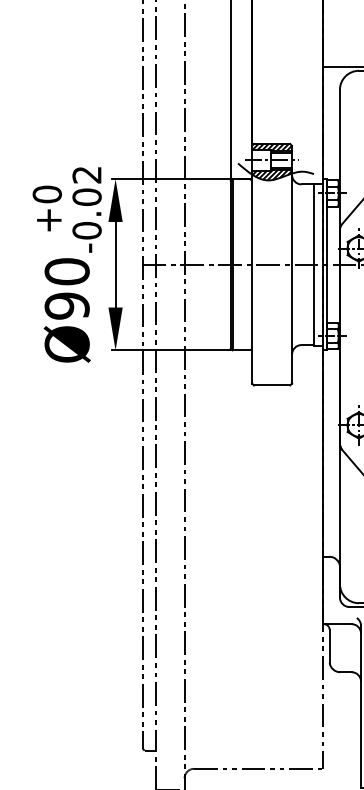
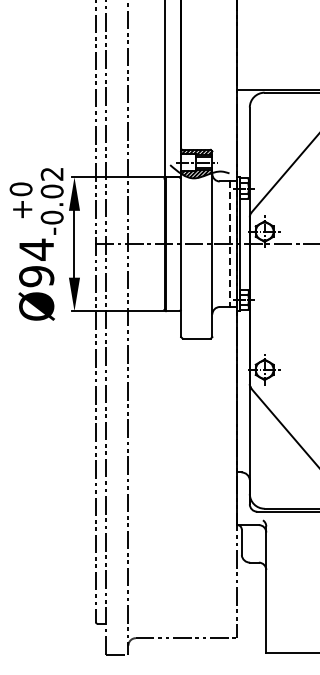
line: (313, 265) -> (229, 244), solid -> dashed
text: (66, 271) -> (36, 249), Ø90 -> Ø94

